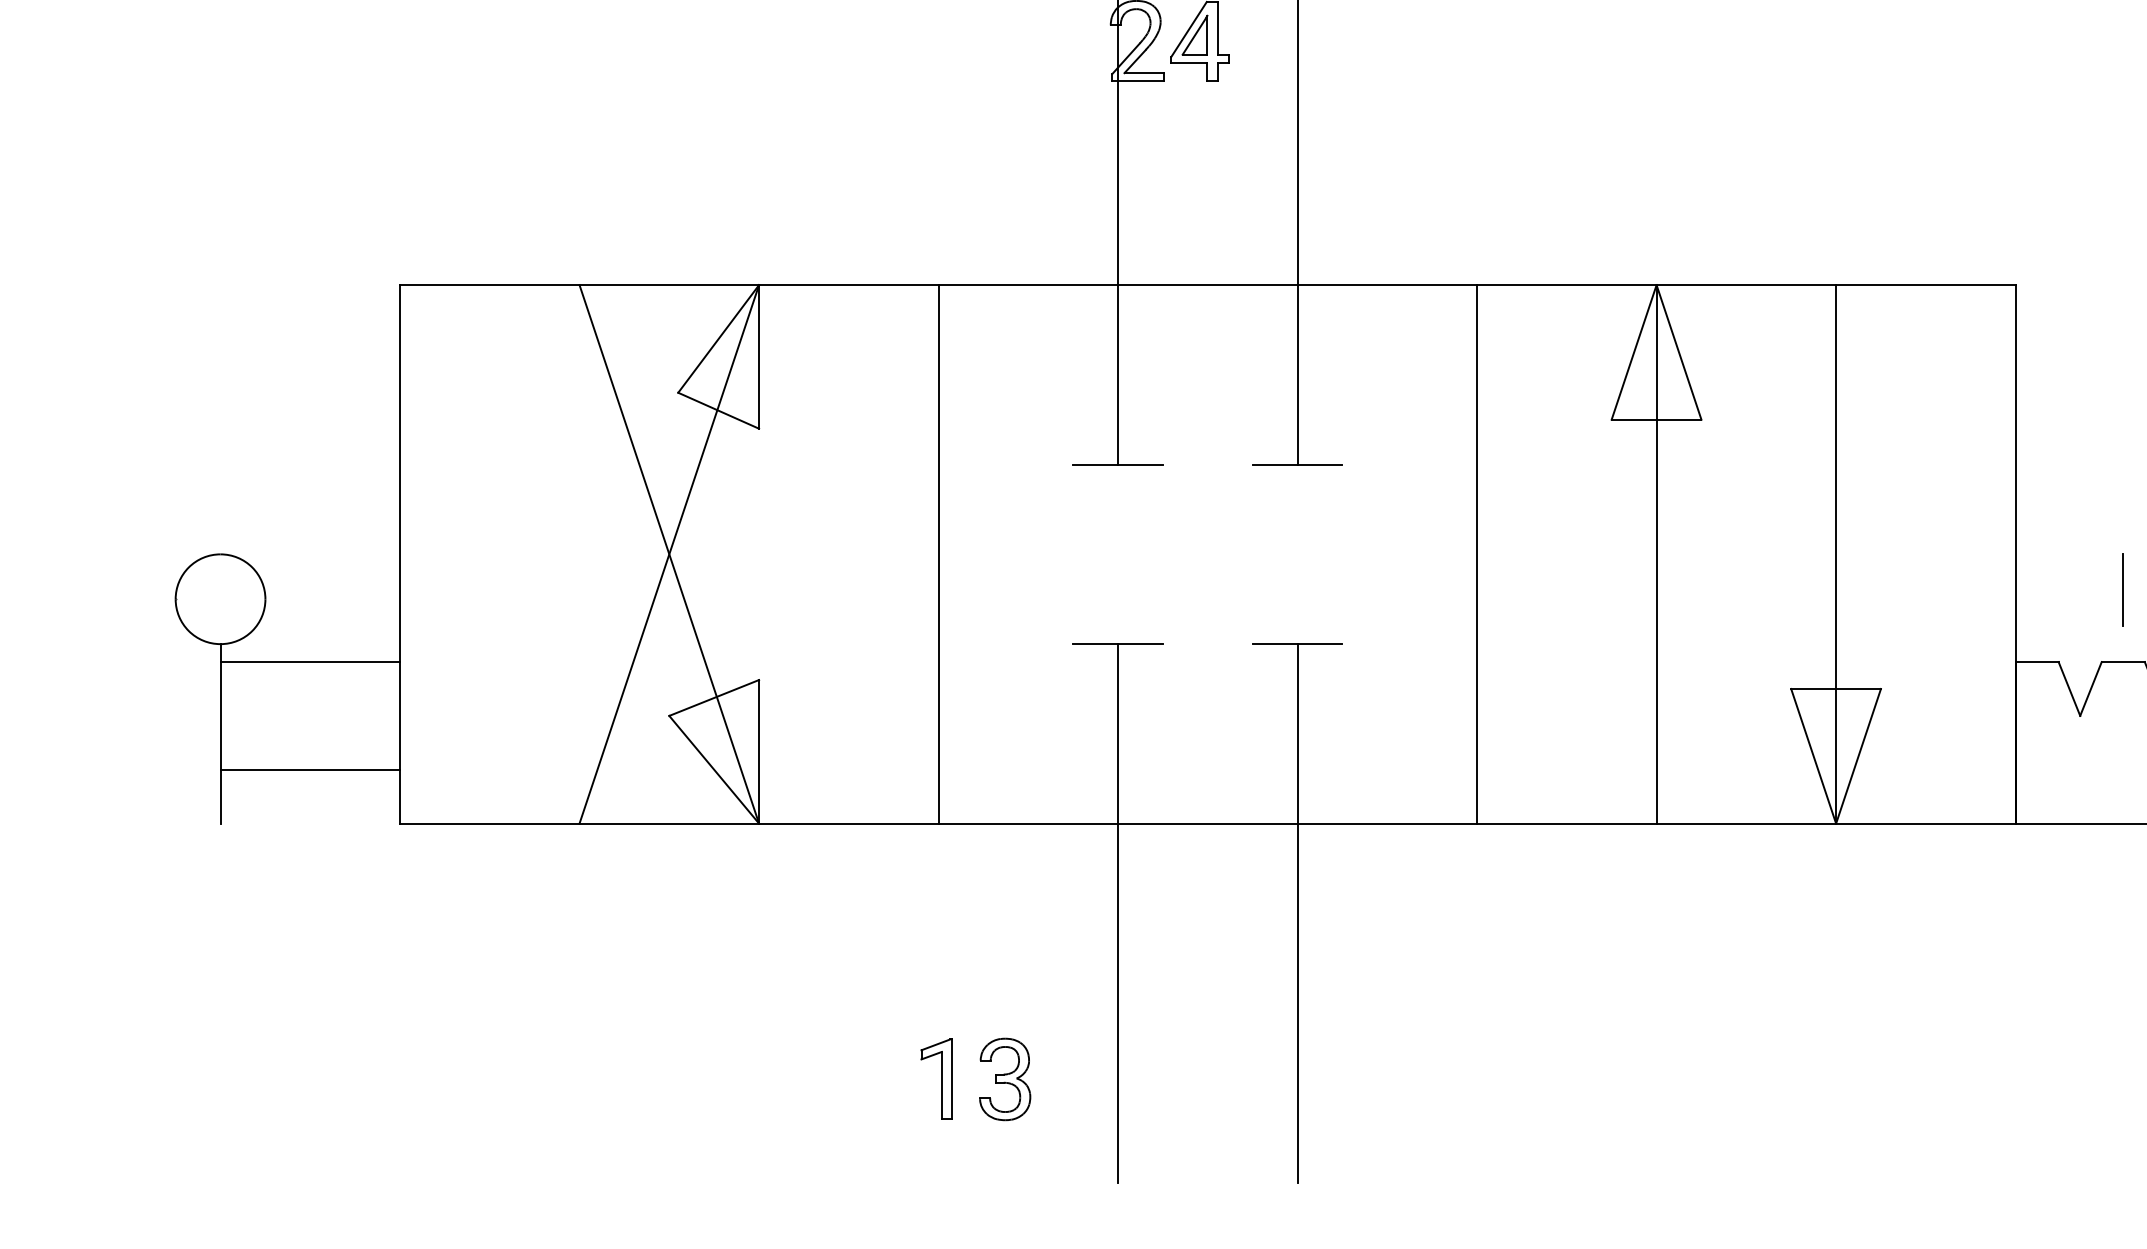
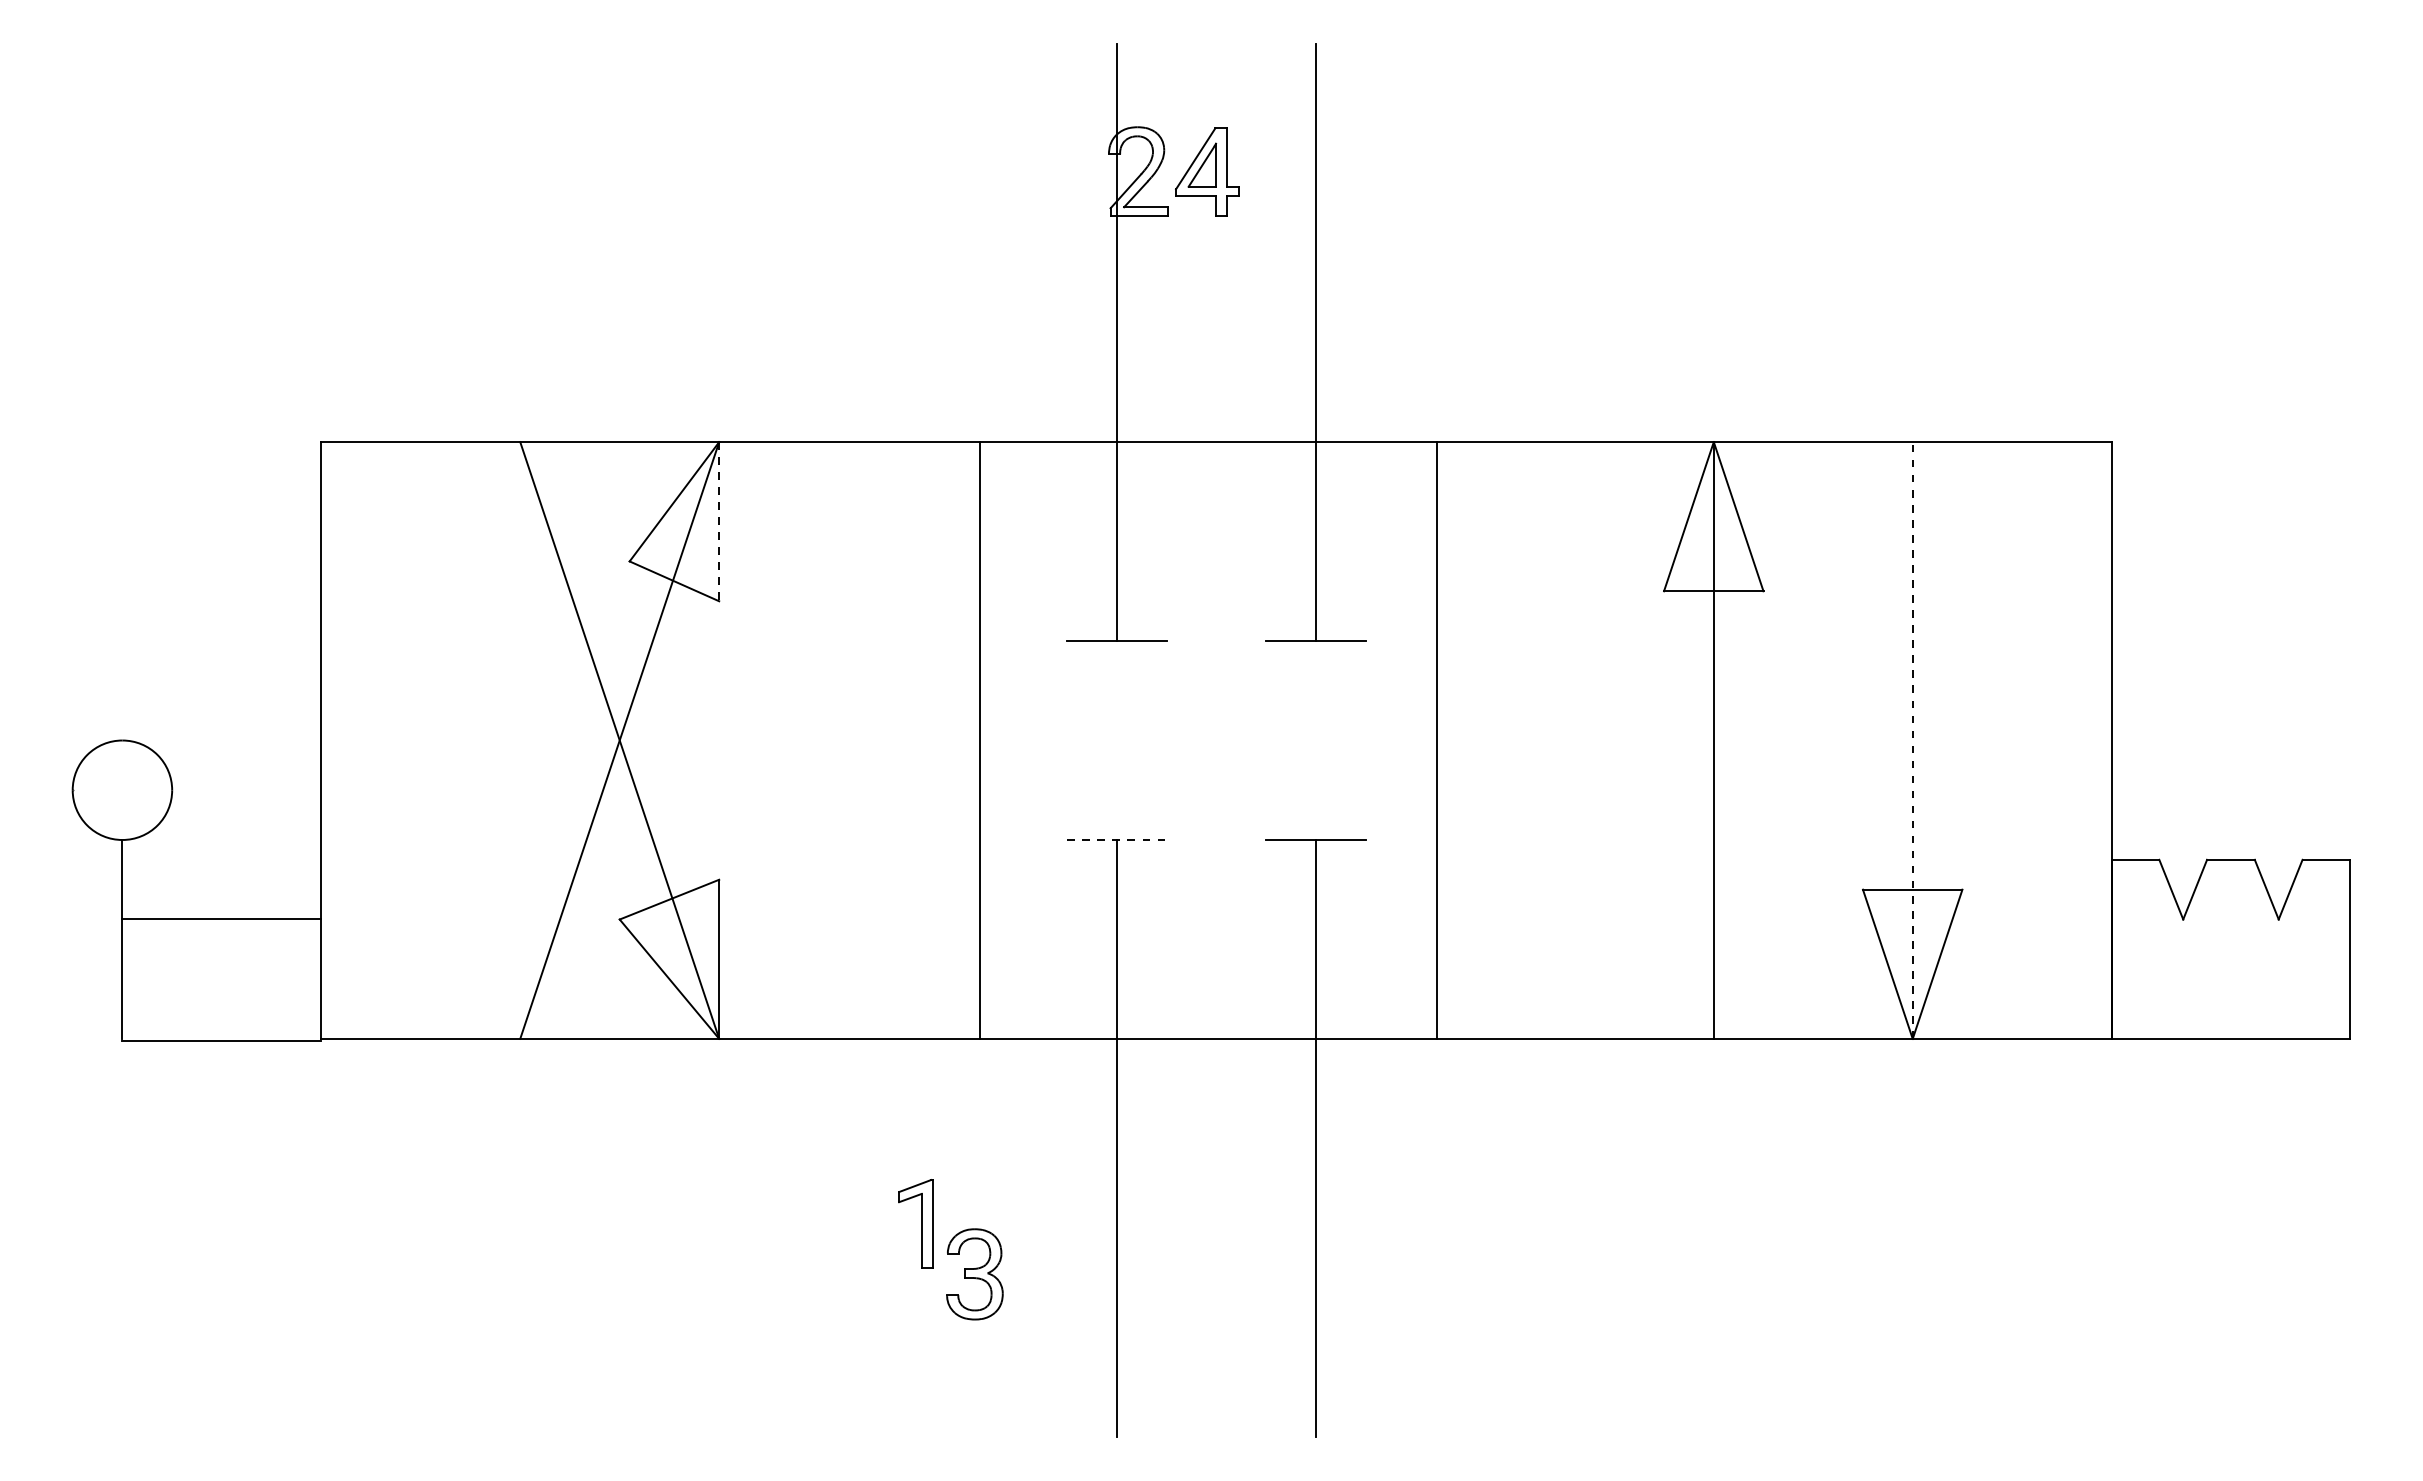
line: (759, 356) -> (719, 521), solid -> dashed
line: (1835, 553) -> (1912, 739), solid -> dashed
line: (938, 554) -> (980, 740), moved
line: (1476, 554) -> (1436, 740), moved
line: (2122, 590) -> (2230, 780), removed
line: (1118, 643) -> (1117, 839), solid -> dashed
line: (309, 661) -> (221, 918), moved
line: (309, 770) -> (221, 1041), moved
part: (936, 1078) -> (915, 1223), moved
part: (1004, 1079) -> (974, 1274), moved

